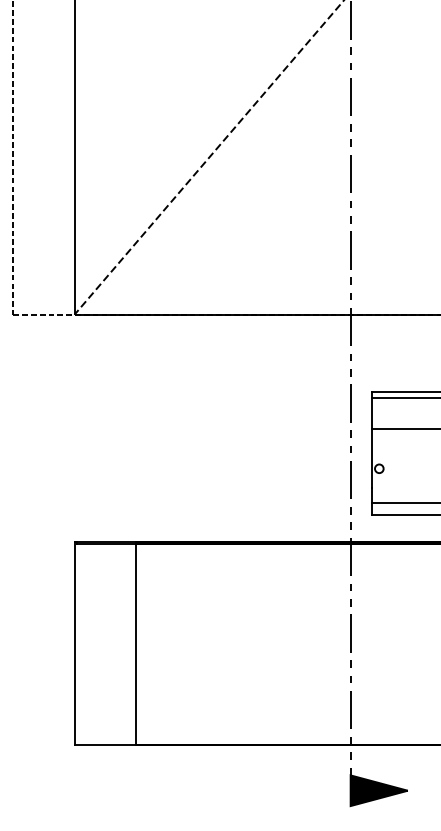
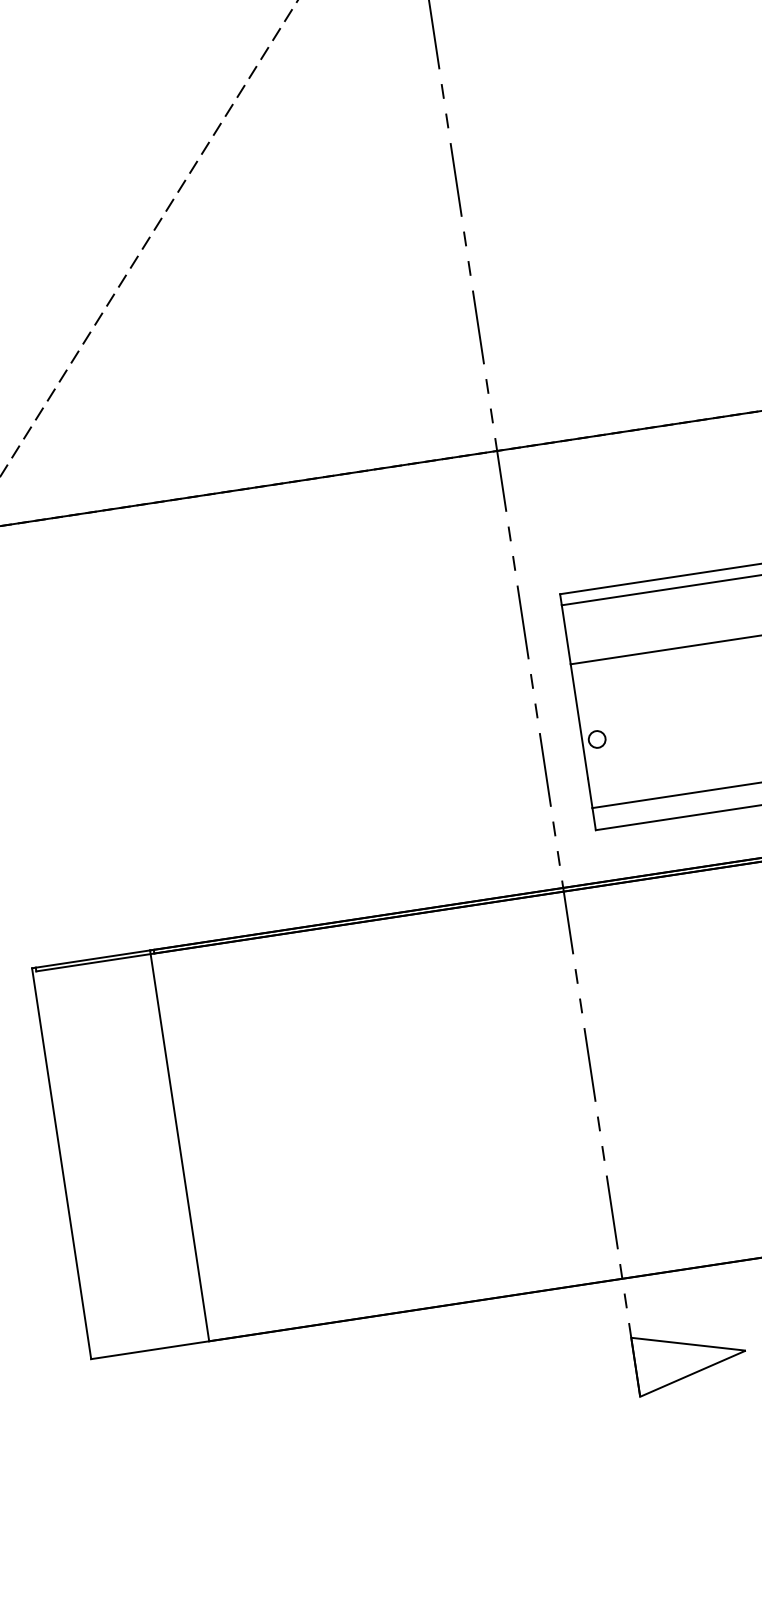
fill: (378, 790) -> (689, 1358), removed

